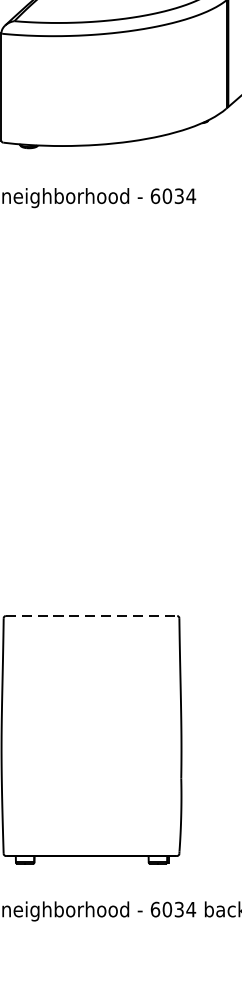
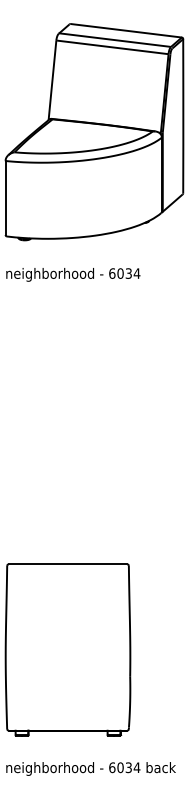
line: (92, 616) -> (68, 564), dashed -> solid

